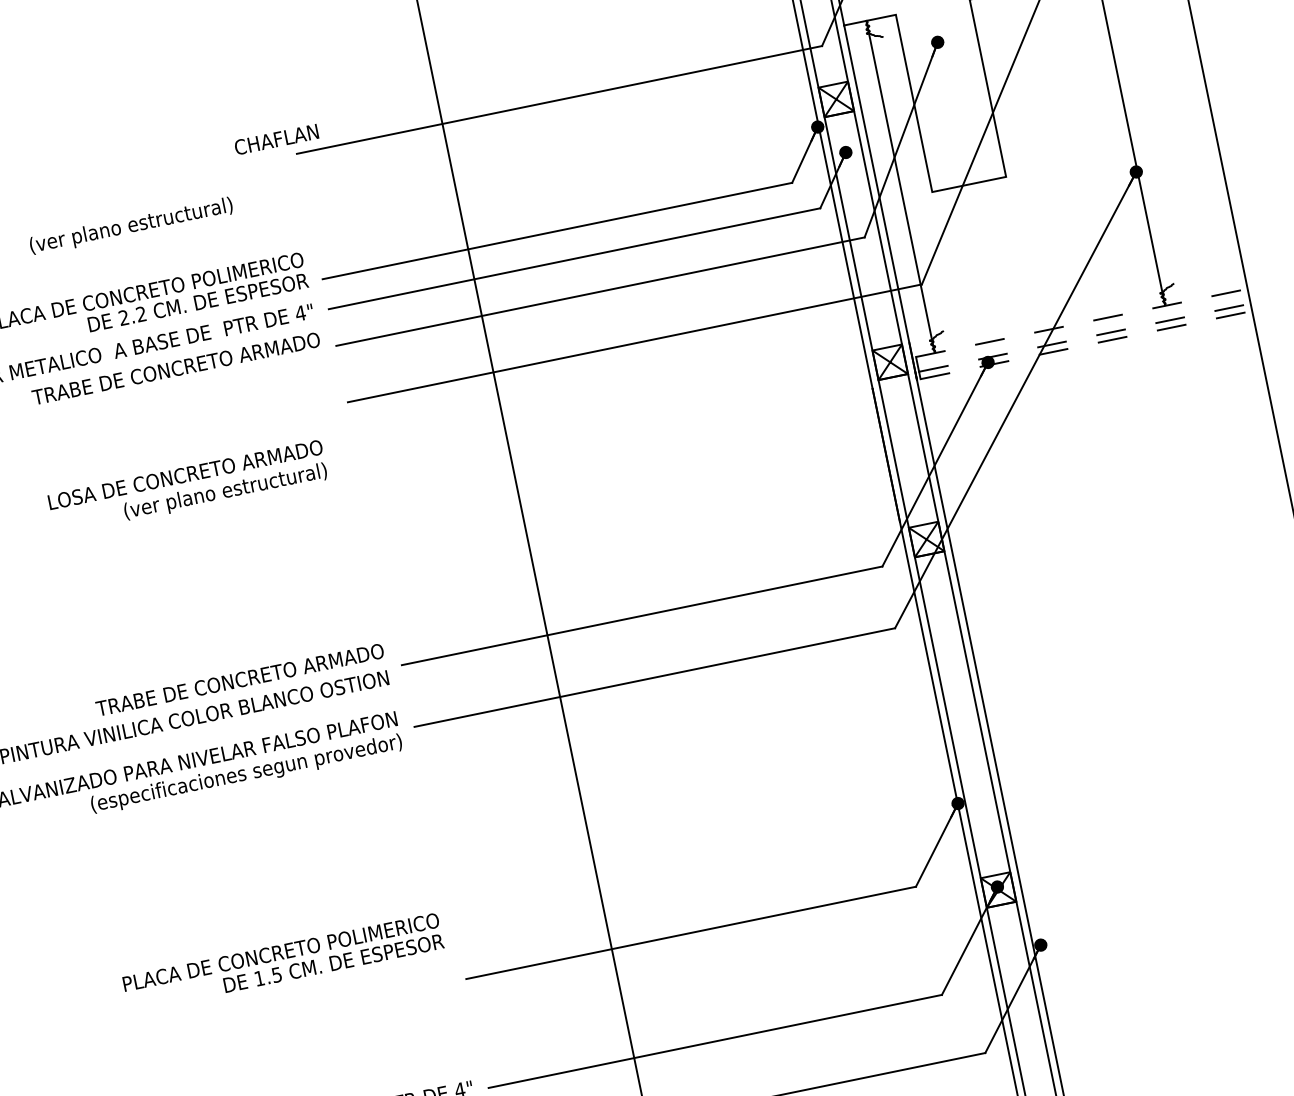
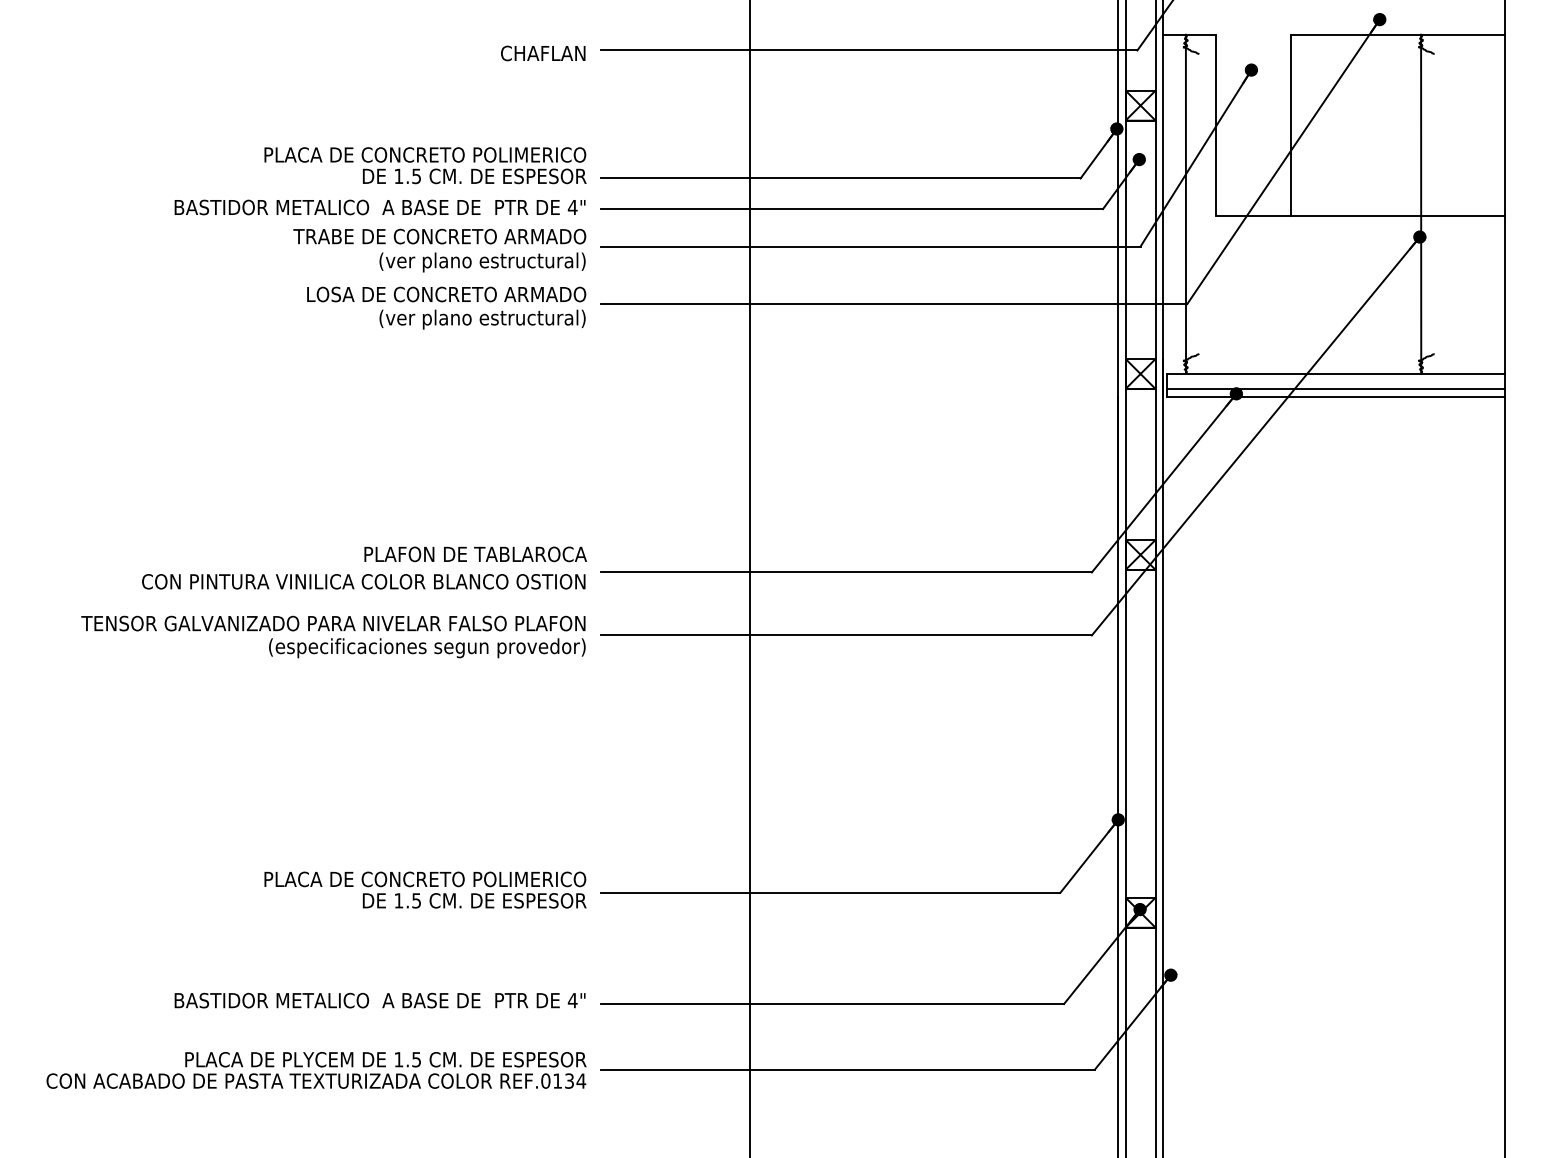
text: (276, 139) -> (543, 53), moved
line: (1111, 155) -> (1398, 215), added
text: (131, 226) -> (482, 262), moved
text: (132, 316) -> (407, 176), 2.2 -> 1.5
line: (1082, 322) -> (1336, 373), dashed -> solid
line: (1085, 338) -> (1336, 389), dashed -> solid
line: (1086, 344) -> (1336, 396), dashed -> solid
text: (188, 487) -> (446, 307), moved
text: (239, 680) -> (439, 554), TRABE DE CONCRETO ARMADO -> PLAFON DE TABLAROCA
text: (283, 962) -> (425, 889), moved

